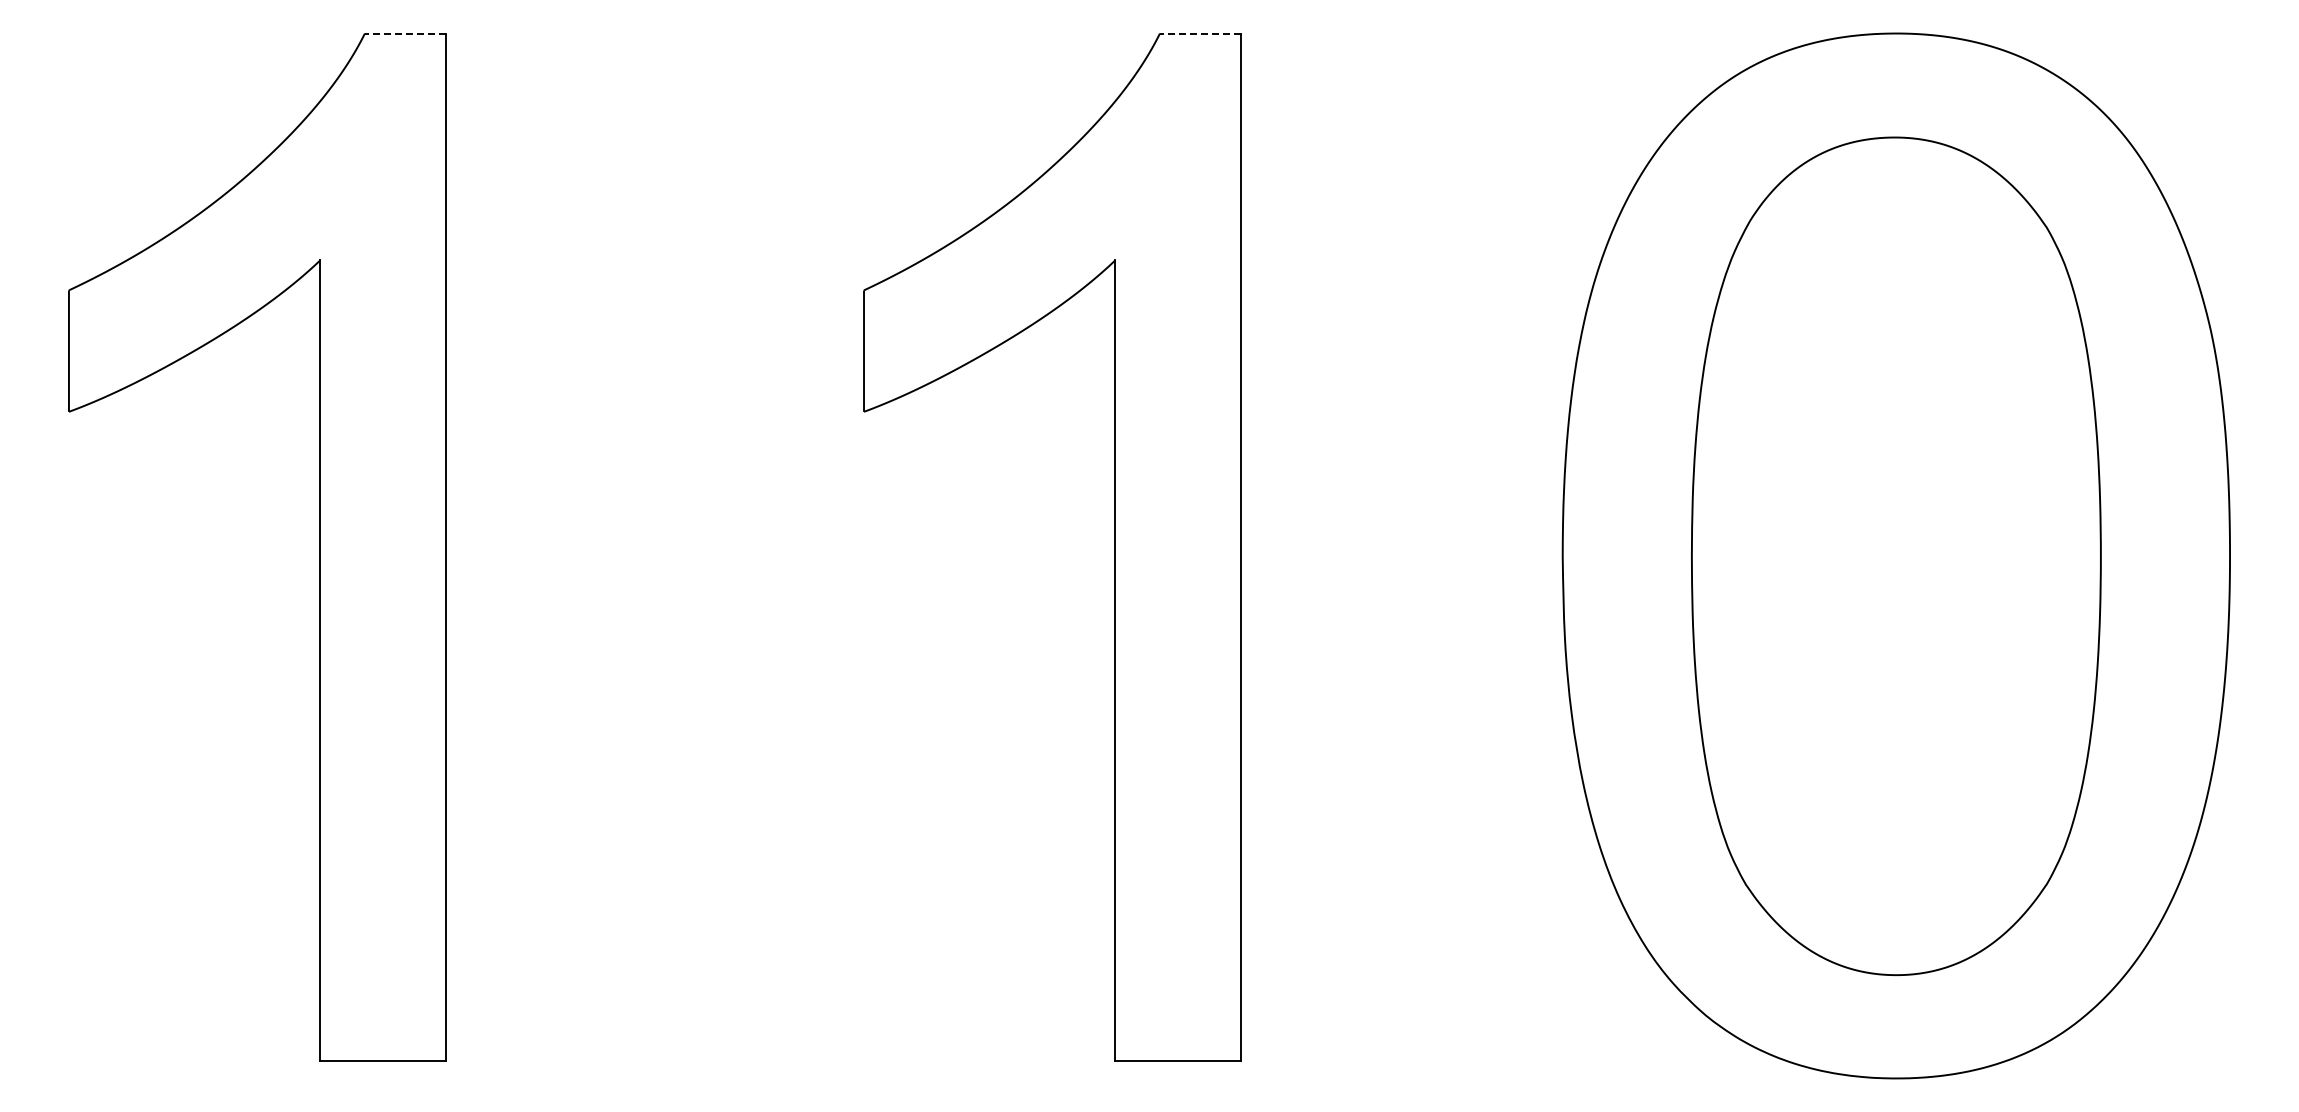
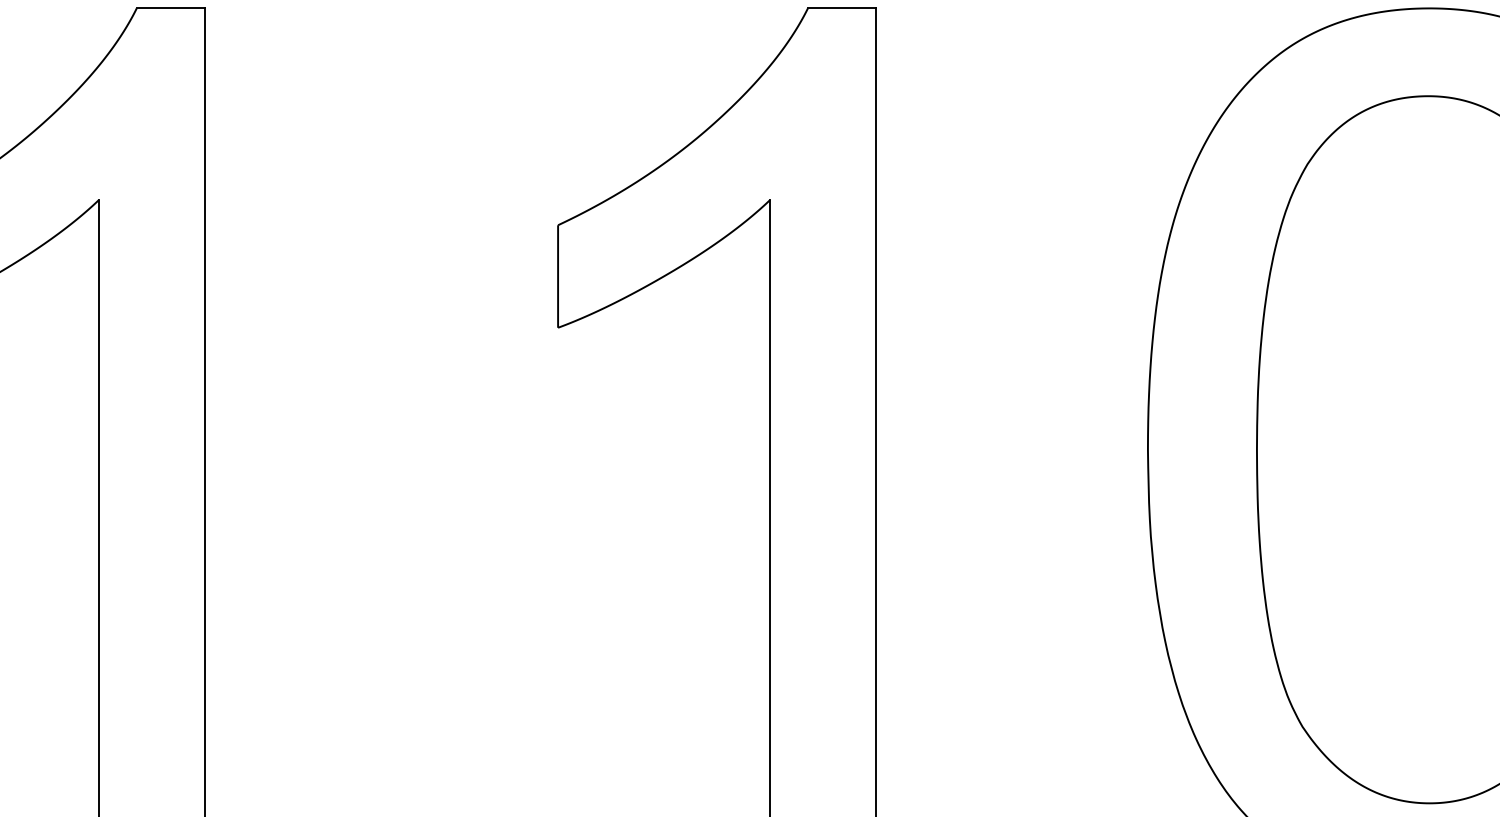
line: (404, 33) -> (170, 8), dashed -> solid
line: (1199, 33) -> (841, 8), dashed -> solid

